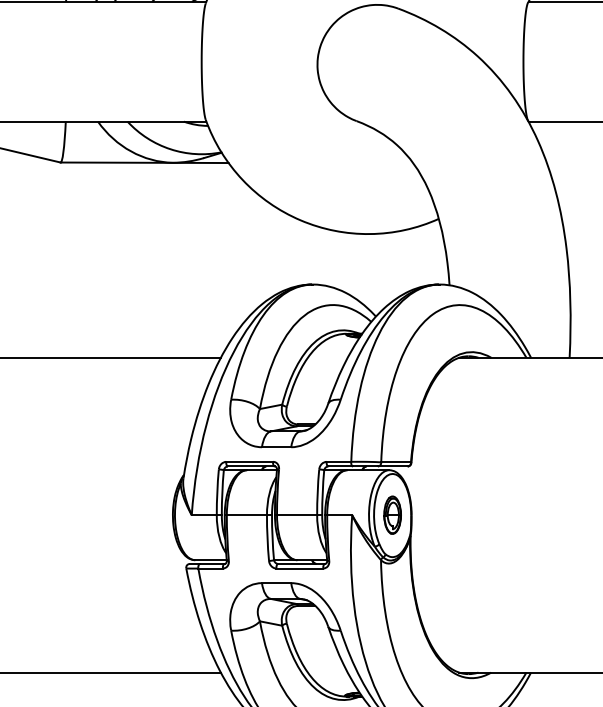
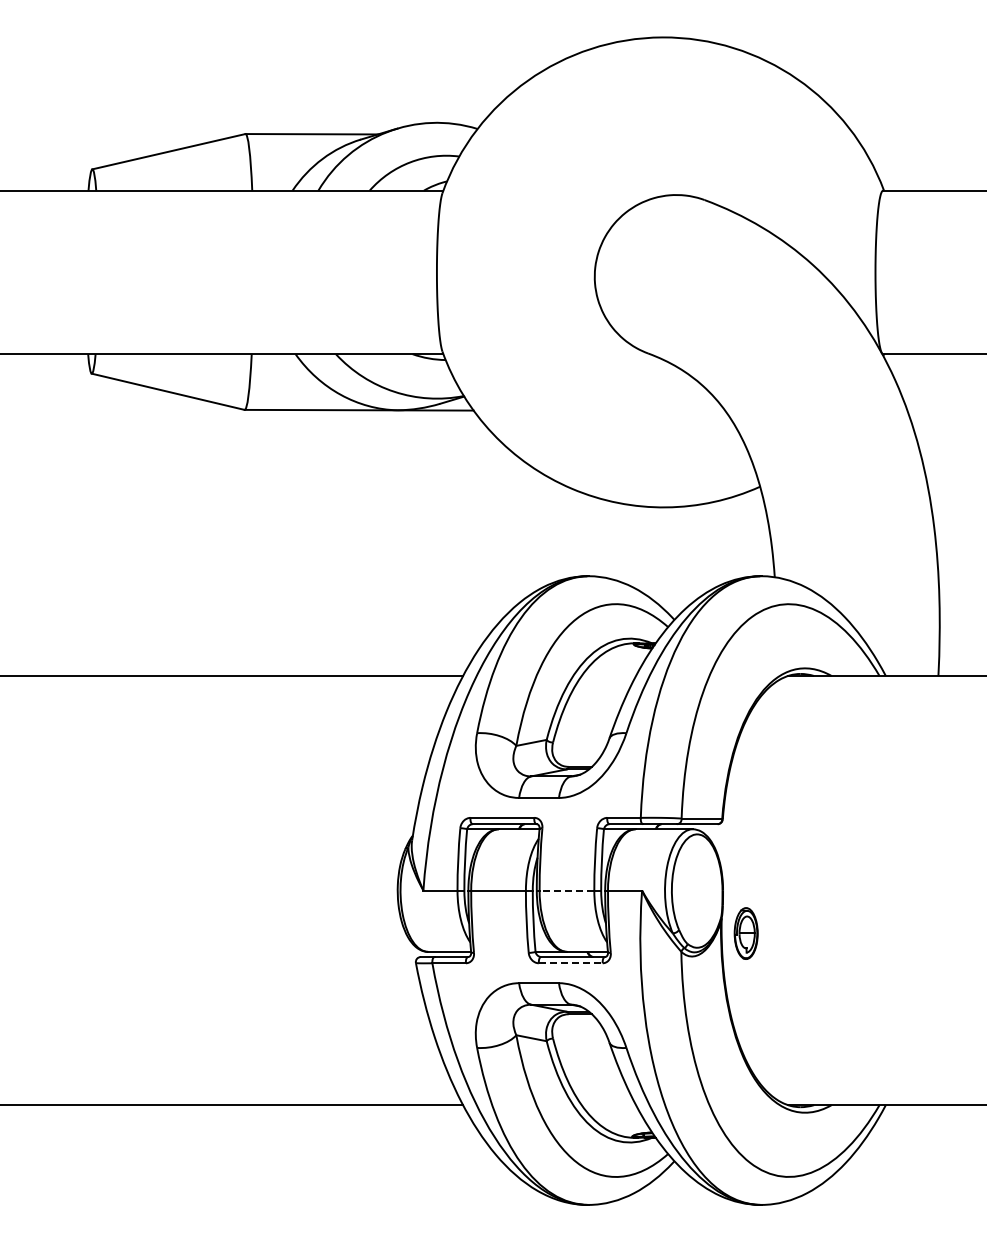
line: (296, 515) -> (566, 890), solid -> dashed
part: (392, 515) -> (745, 933), moved
line: (299, 568) -> (570, 963), solid -> dashed

